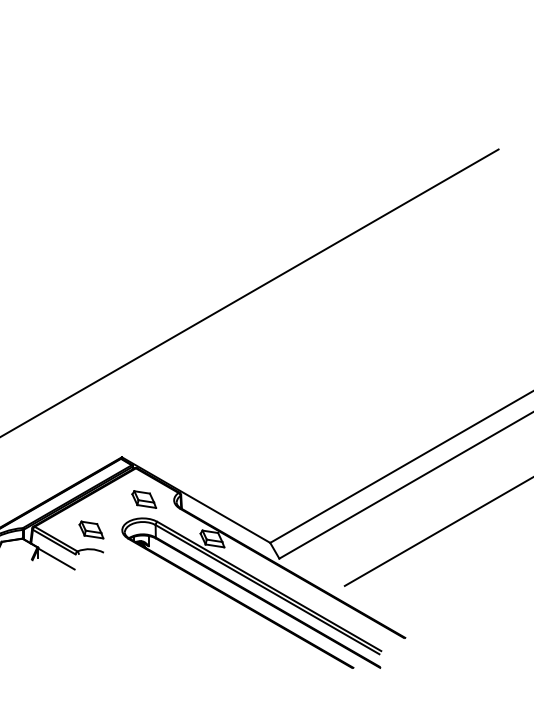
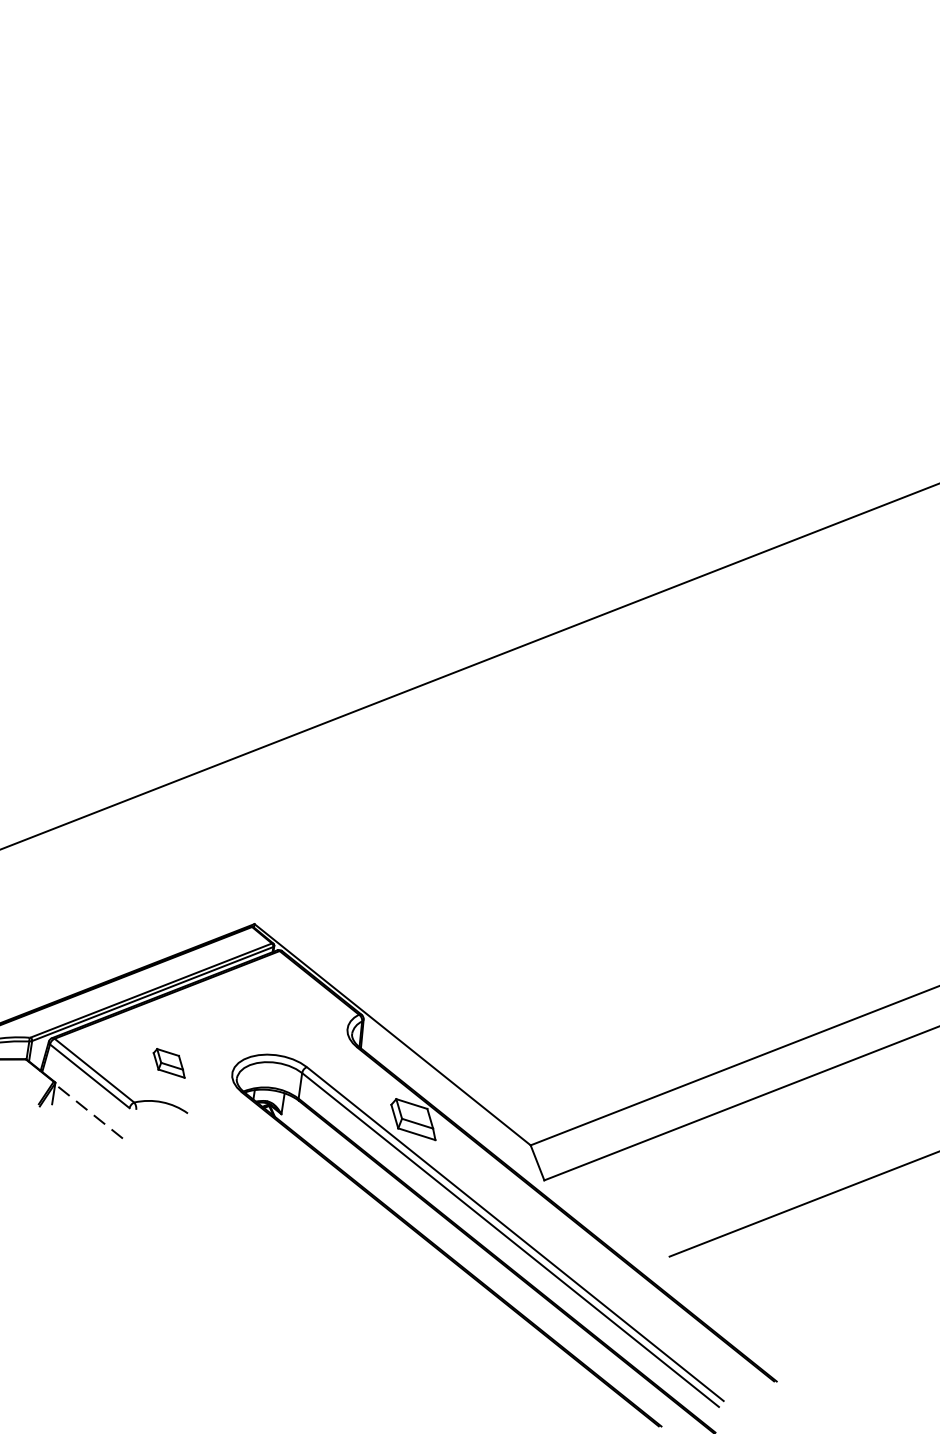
part: (144, 499) -> (287, 1017), removed
part: (91, 529) -> (169, 1062), size x0.7
line: (56, 559) -> (88, 1112), solid -> dashed

